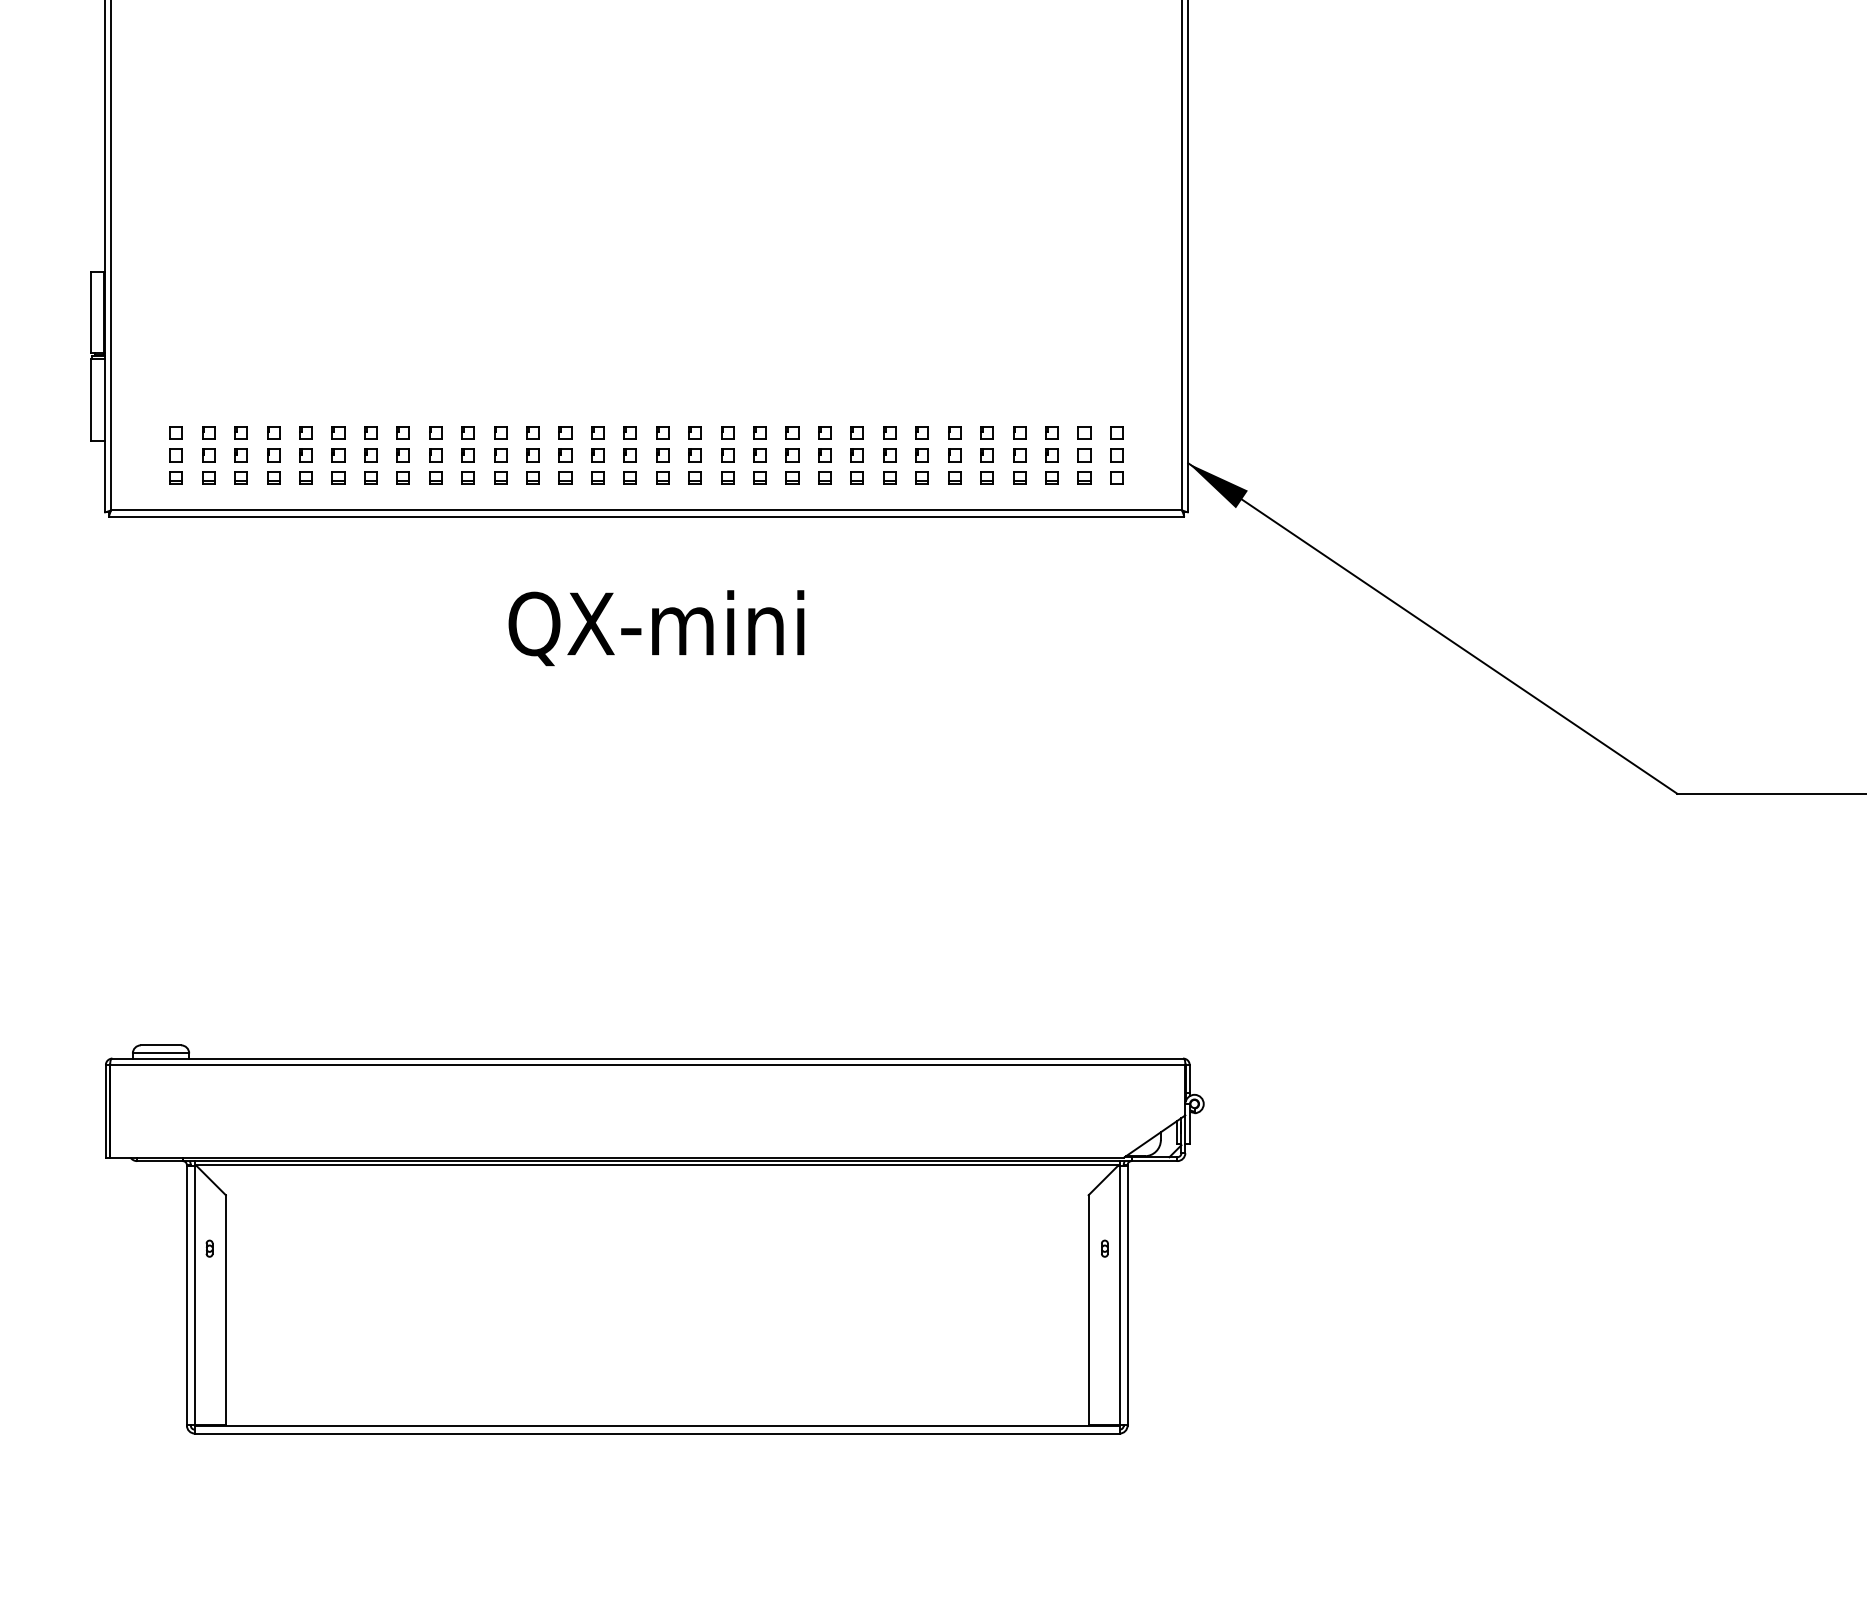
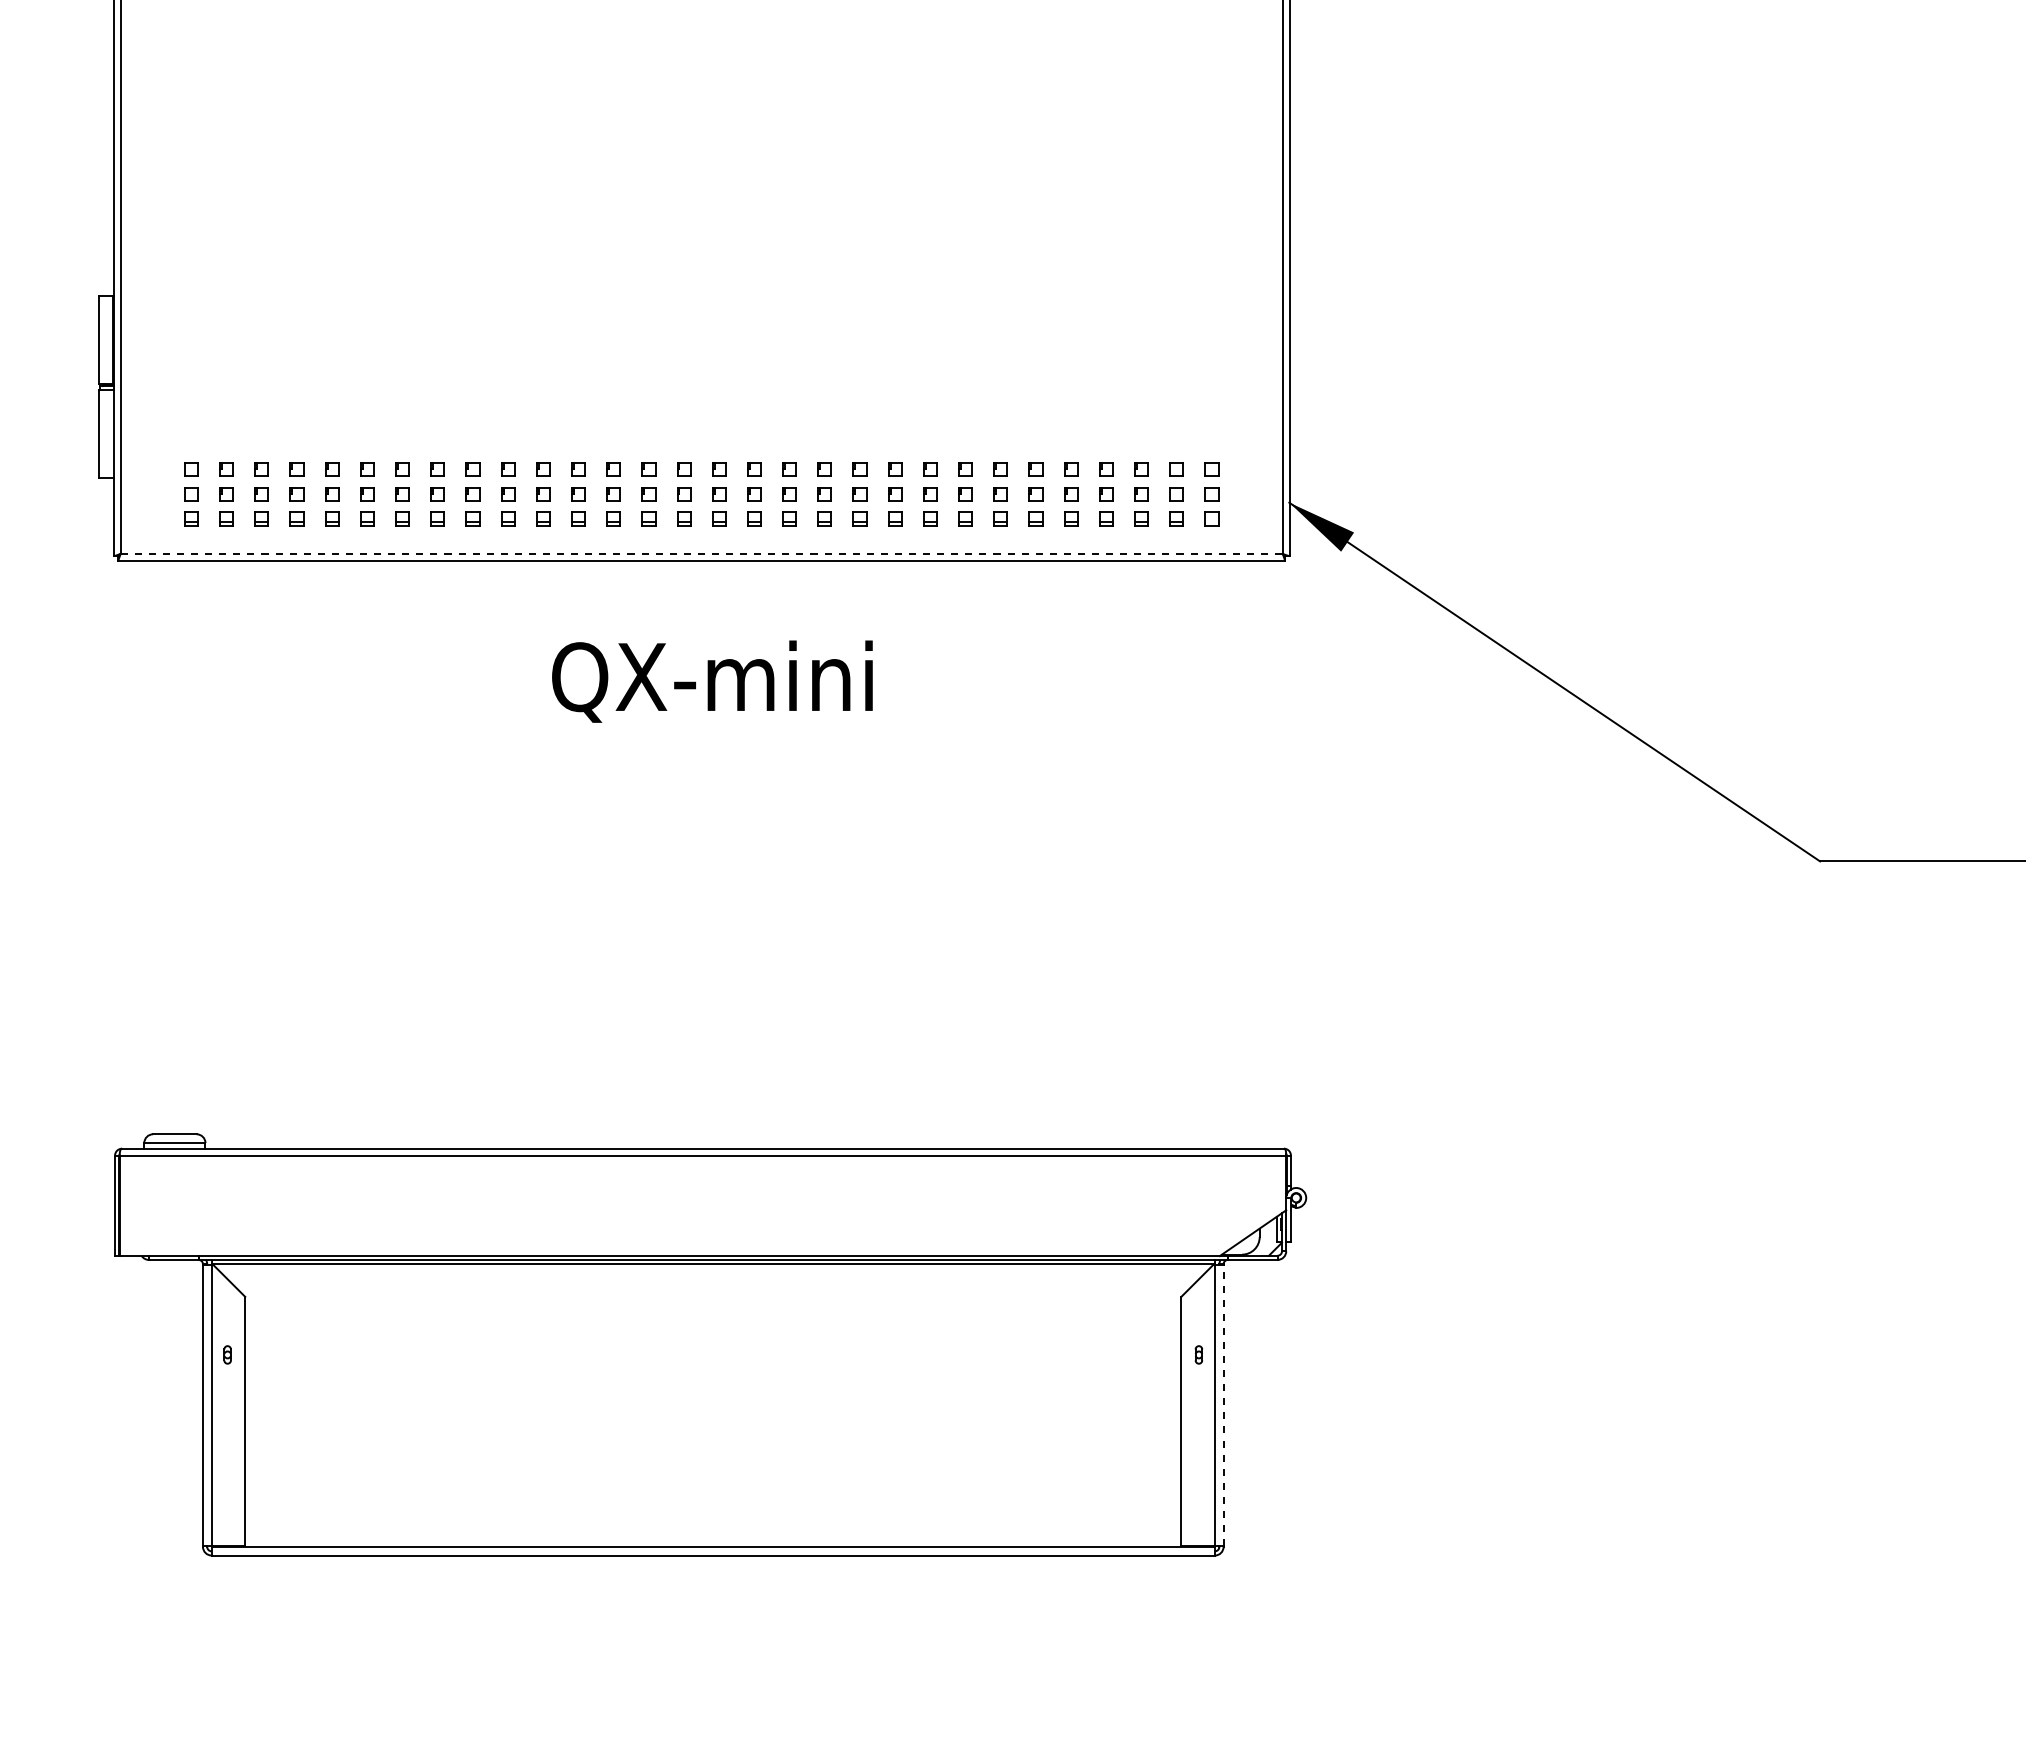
line: (646, 510) -> (701, 553), solid -> dashed
line: (1127, 1295) -> (1223, 1405), solid -> dashed

